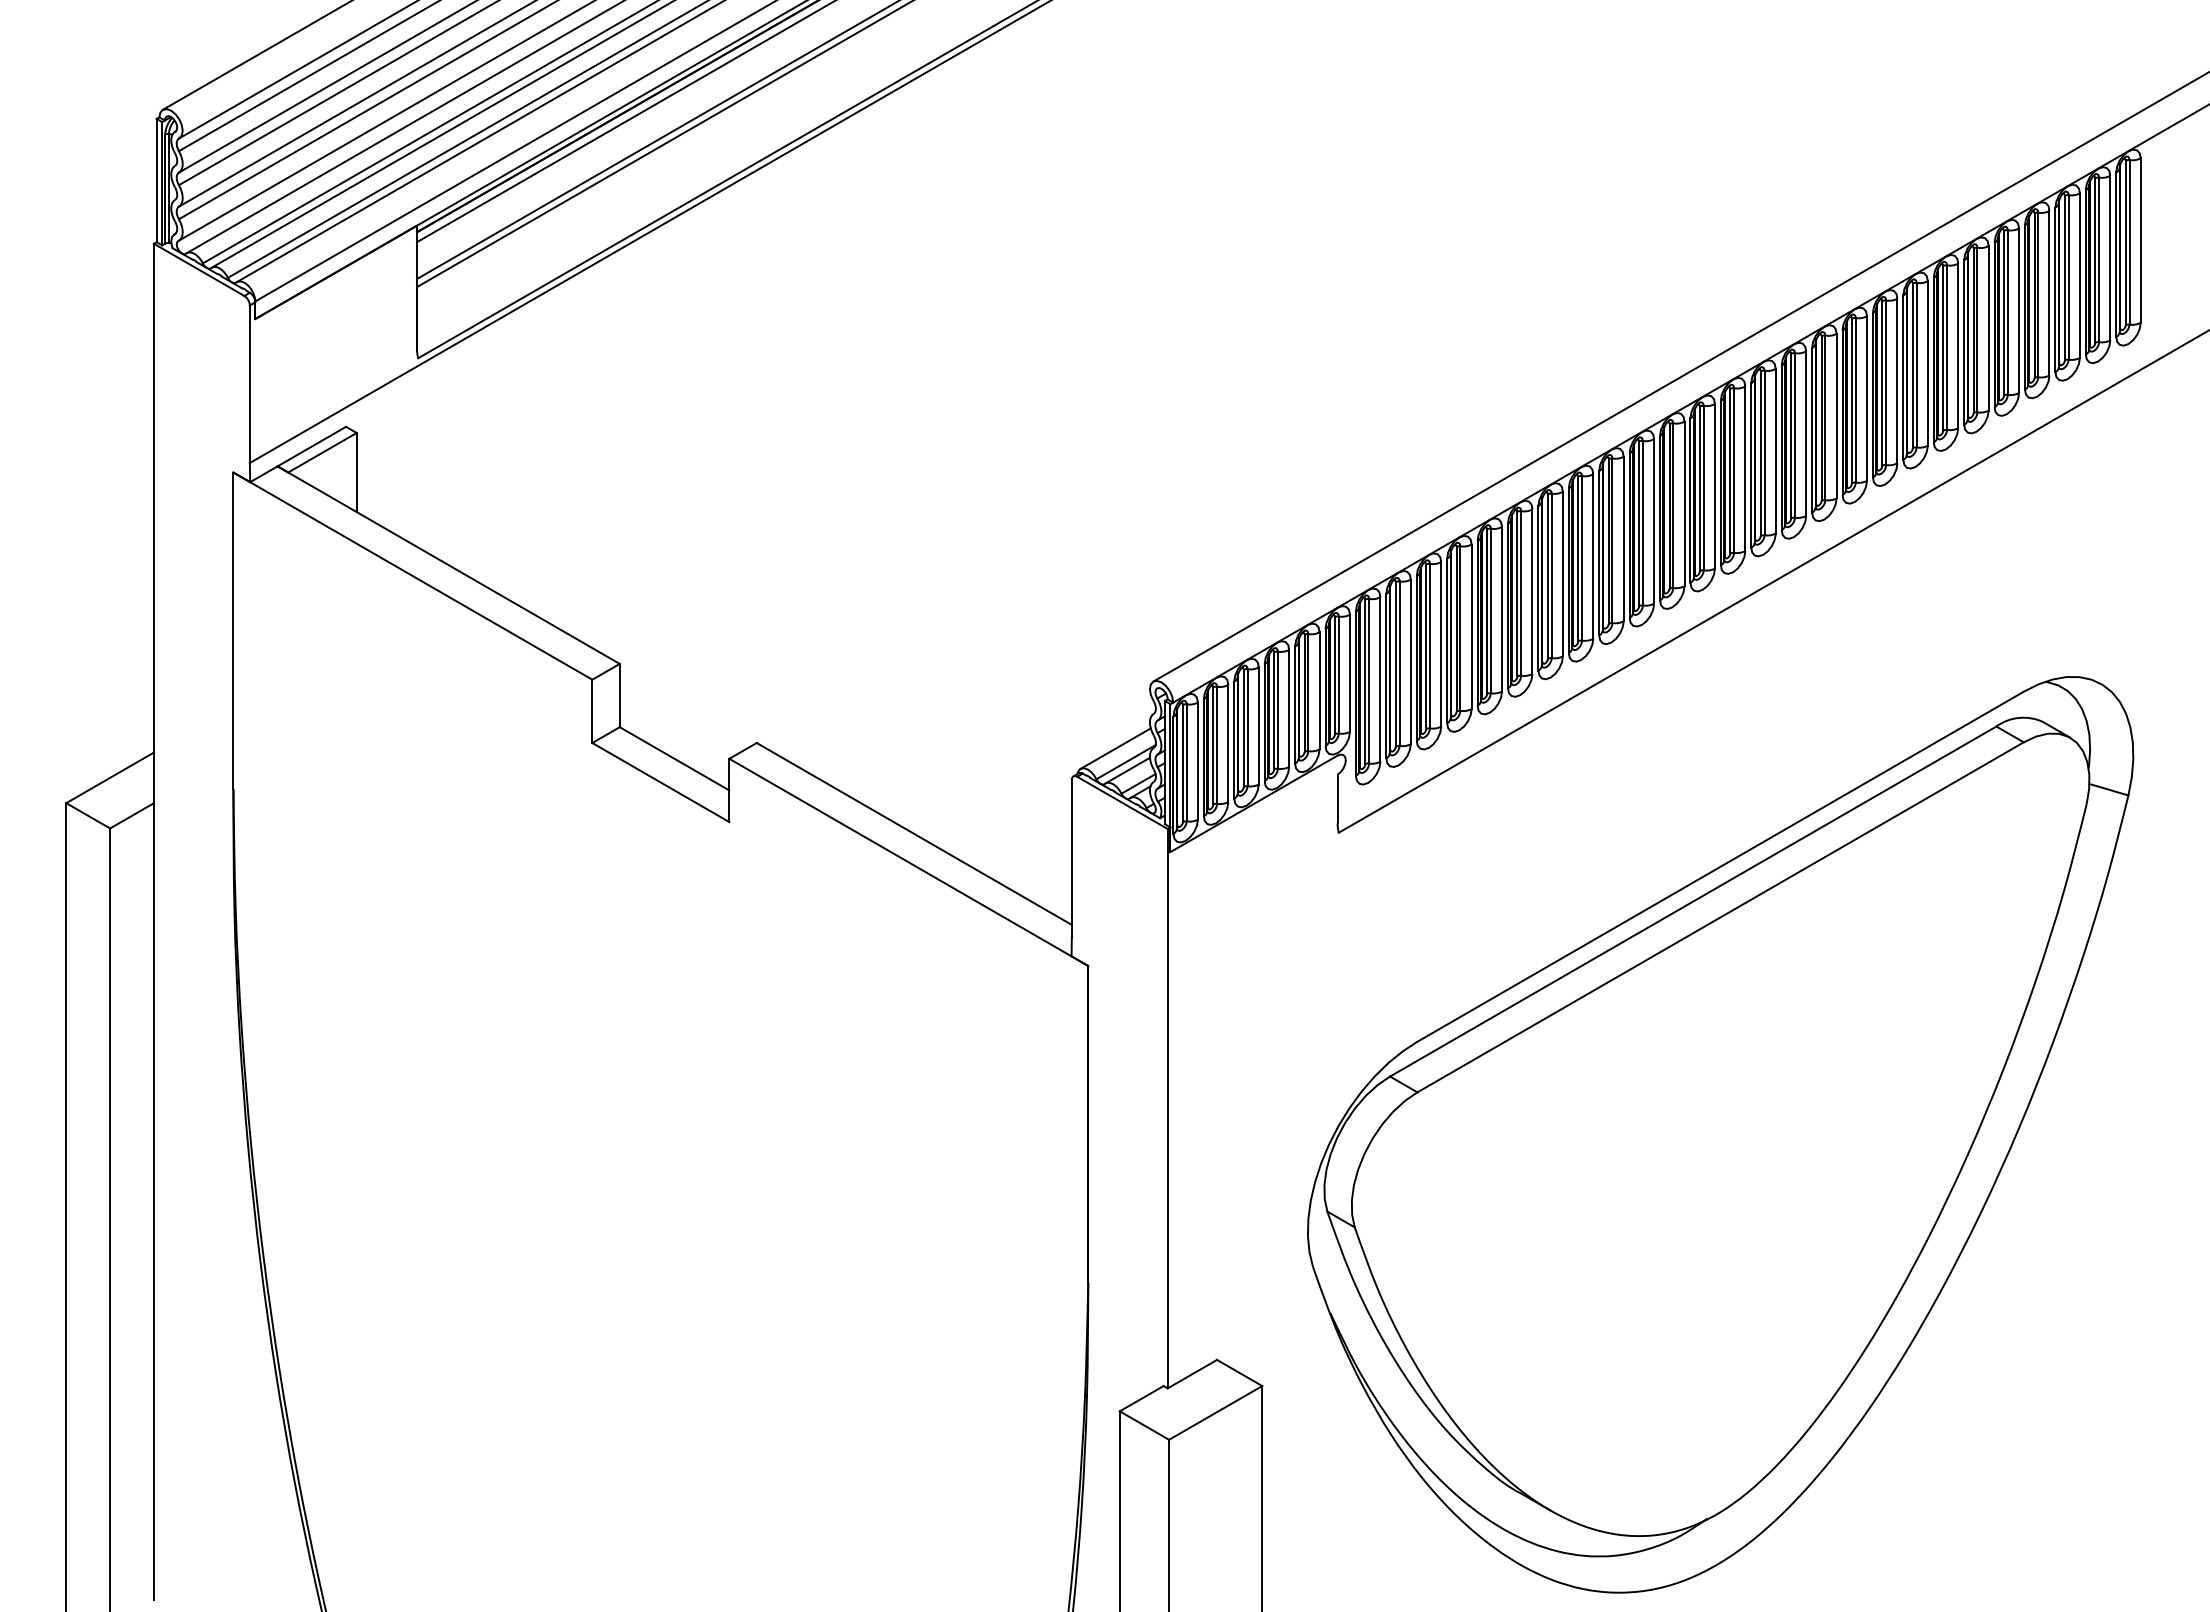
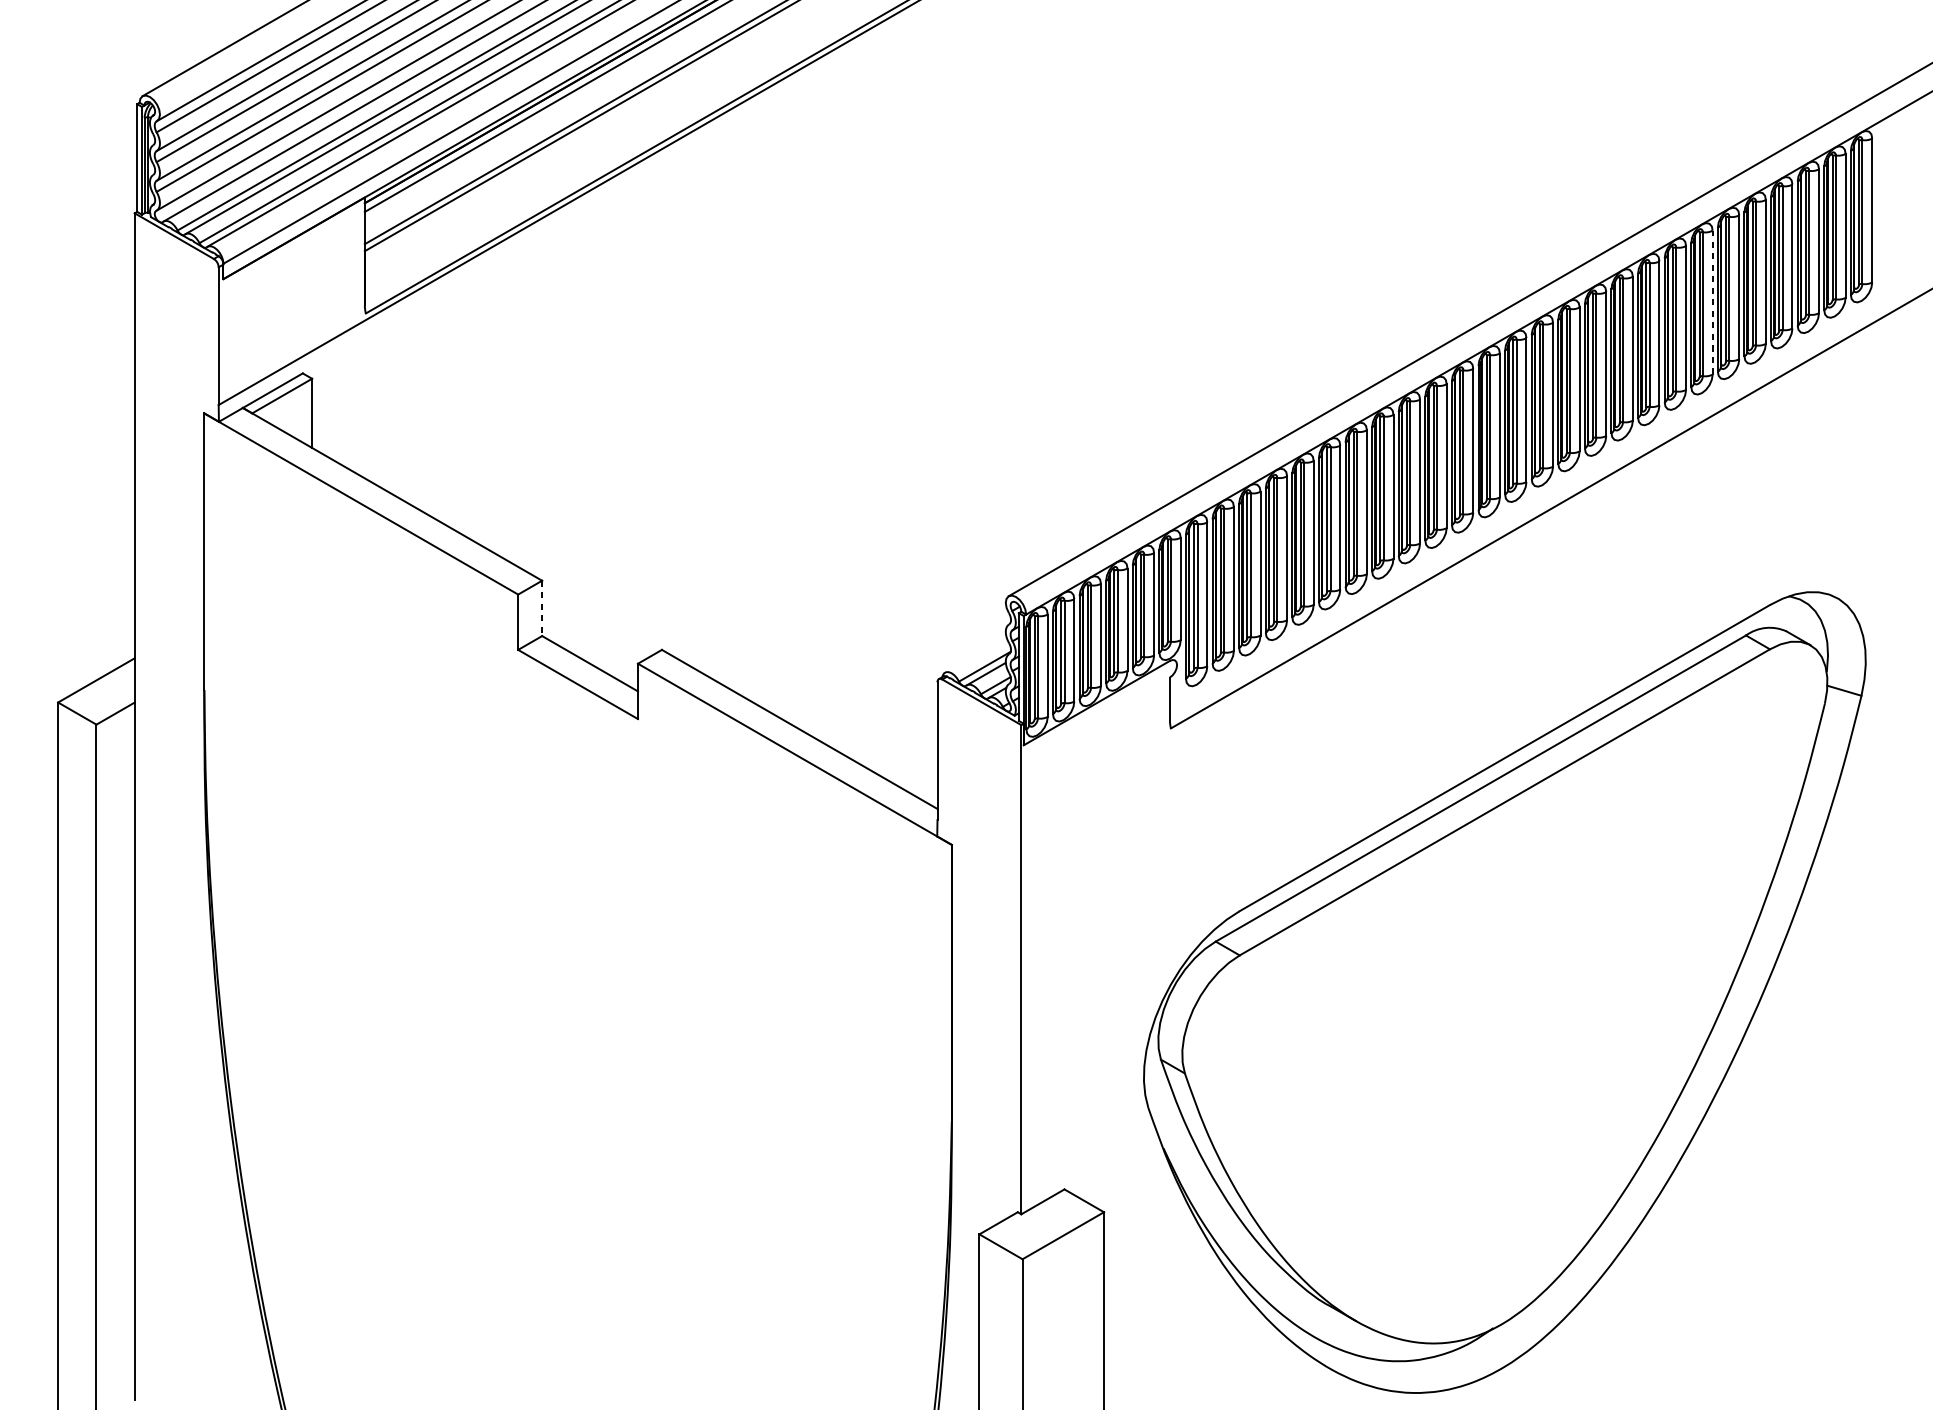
line: (1958, 345) -> (1712, 302), solid -> dashed
line: (619, 695) -> (541, 608), solid -> dashed
line: (1115, 748) -> (975, 654), removed

